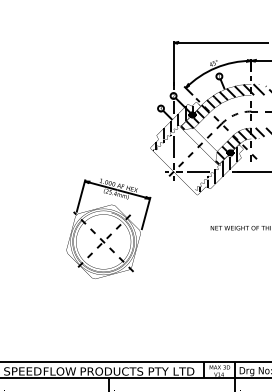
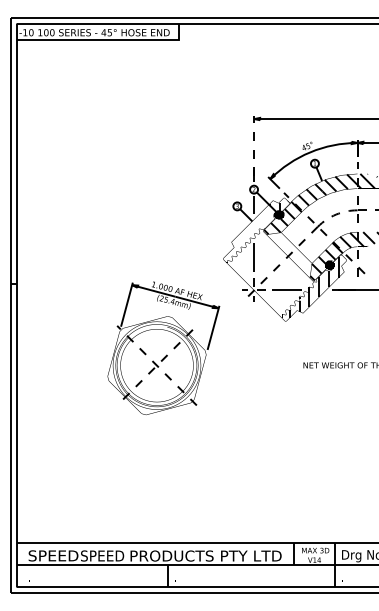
line: (173, 62) -> (254, 145), solid -> dashed
hatch: (170, 130) -> (250, 235), removed
part: (108, 228) -> (163, 347), moved
text: (59, 371) -> (102, 555), FLOW -> SPEED

